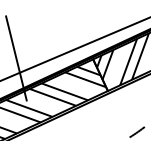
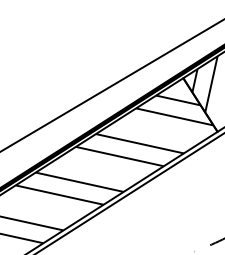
line: (16, 58) -> (44, 95), removed

